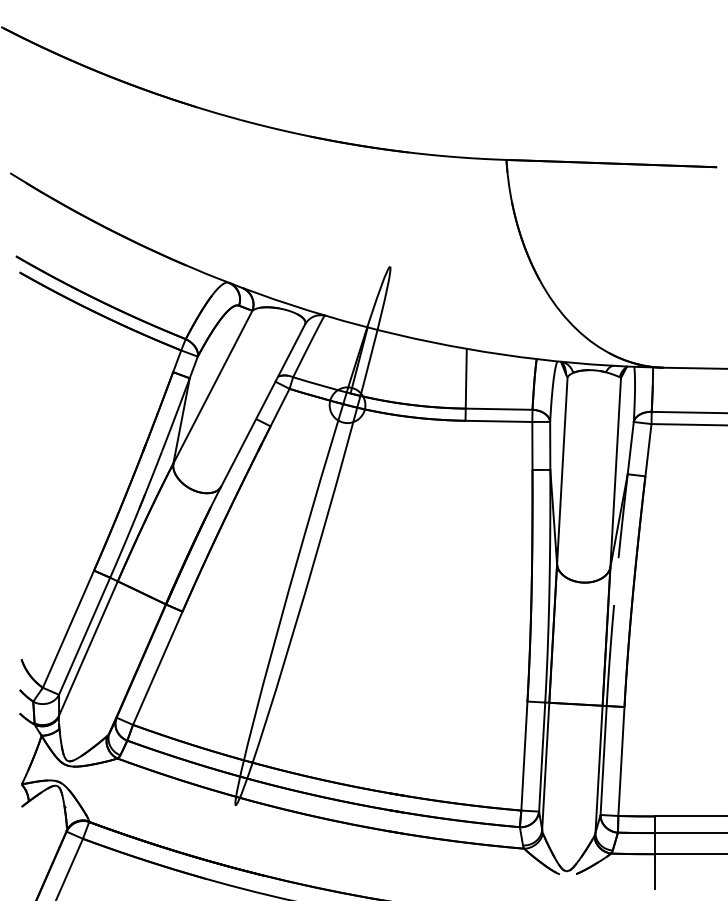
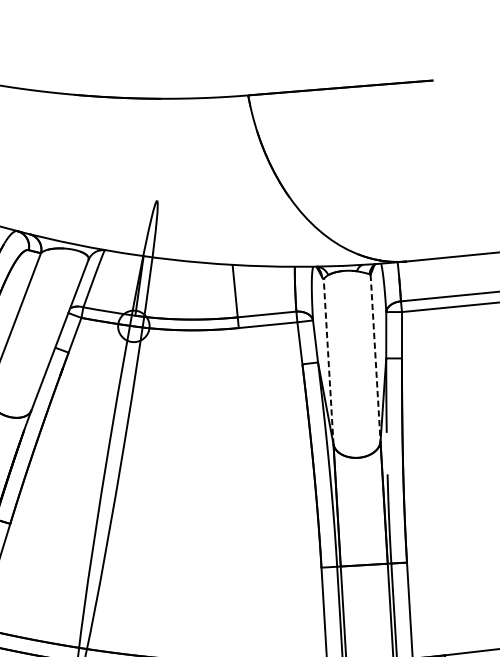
line: (562, 470) -> (328, 361), solid -> dashed
line: (615, 472) -> (375, 358), solid -> dashed

